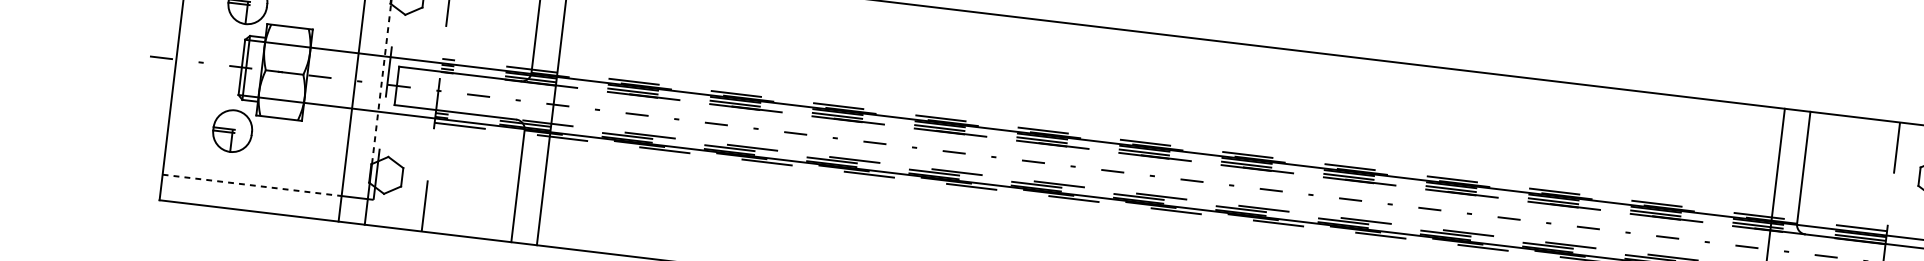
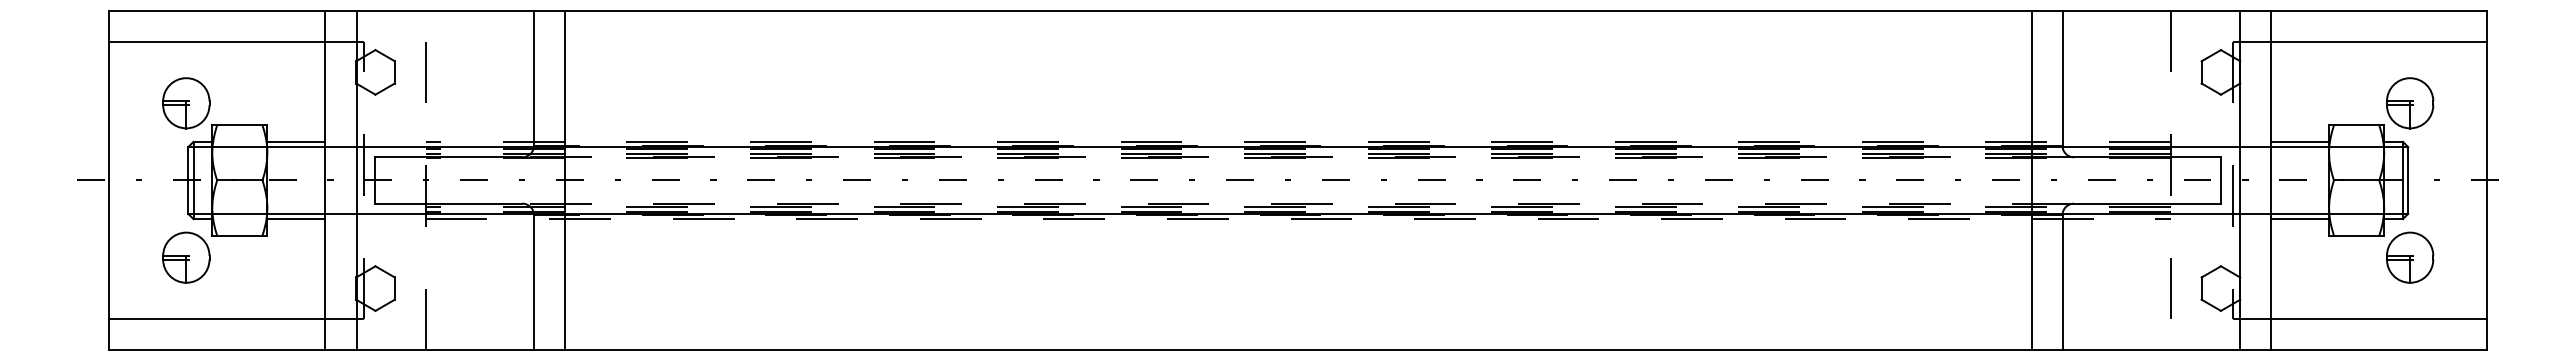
line: (335, 45) -> (296, 141), added
line: (381, 84) -> (356, 180), dashed -> solid
line: (327, 110) -> (296, 219), added
line: (252, 185) -> (217, 319), dashed -> solid

